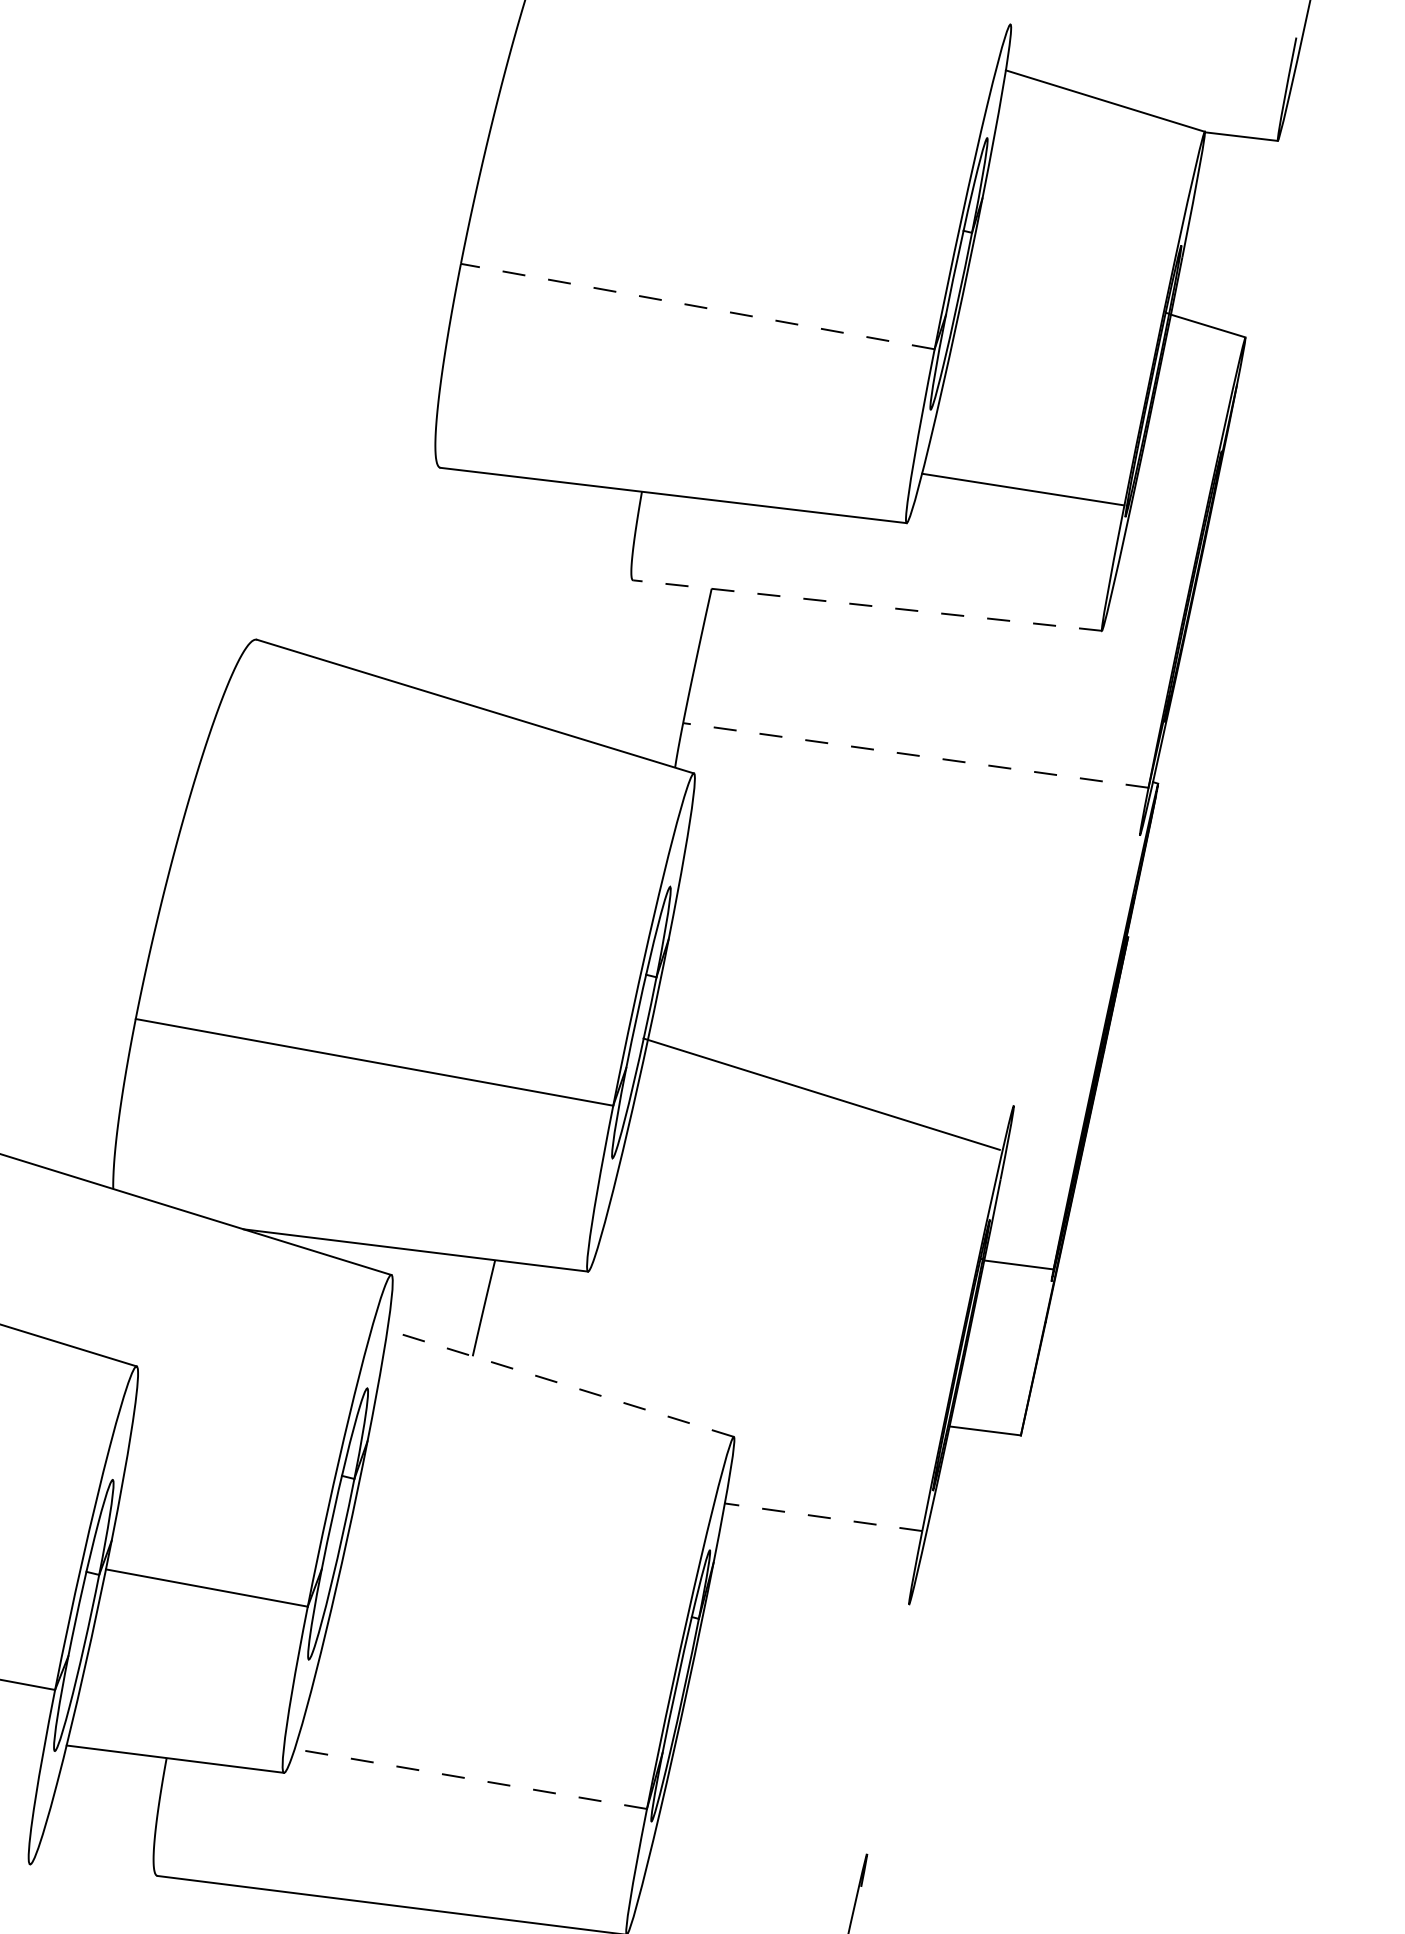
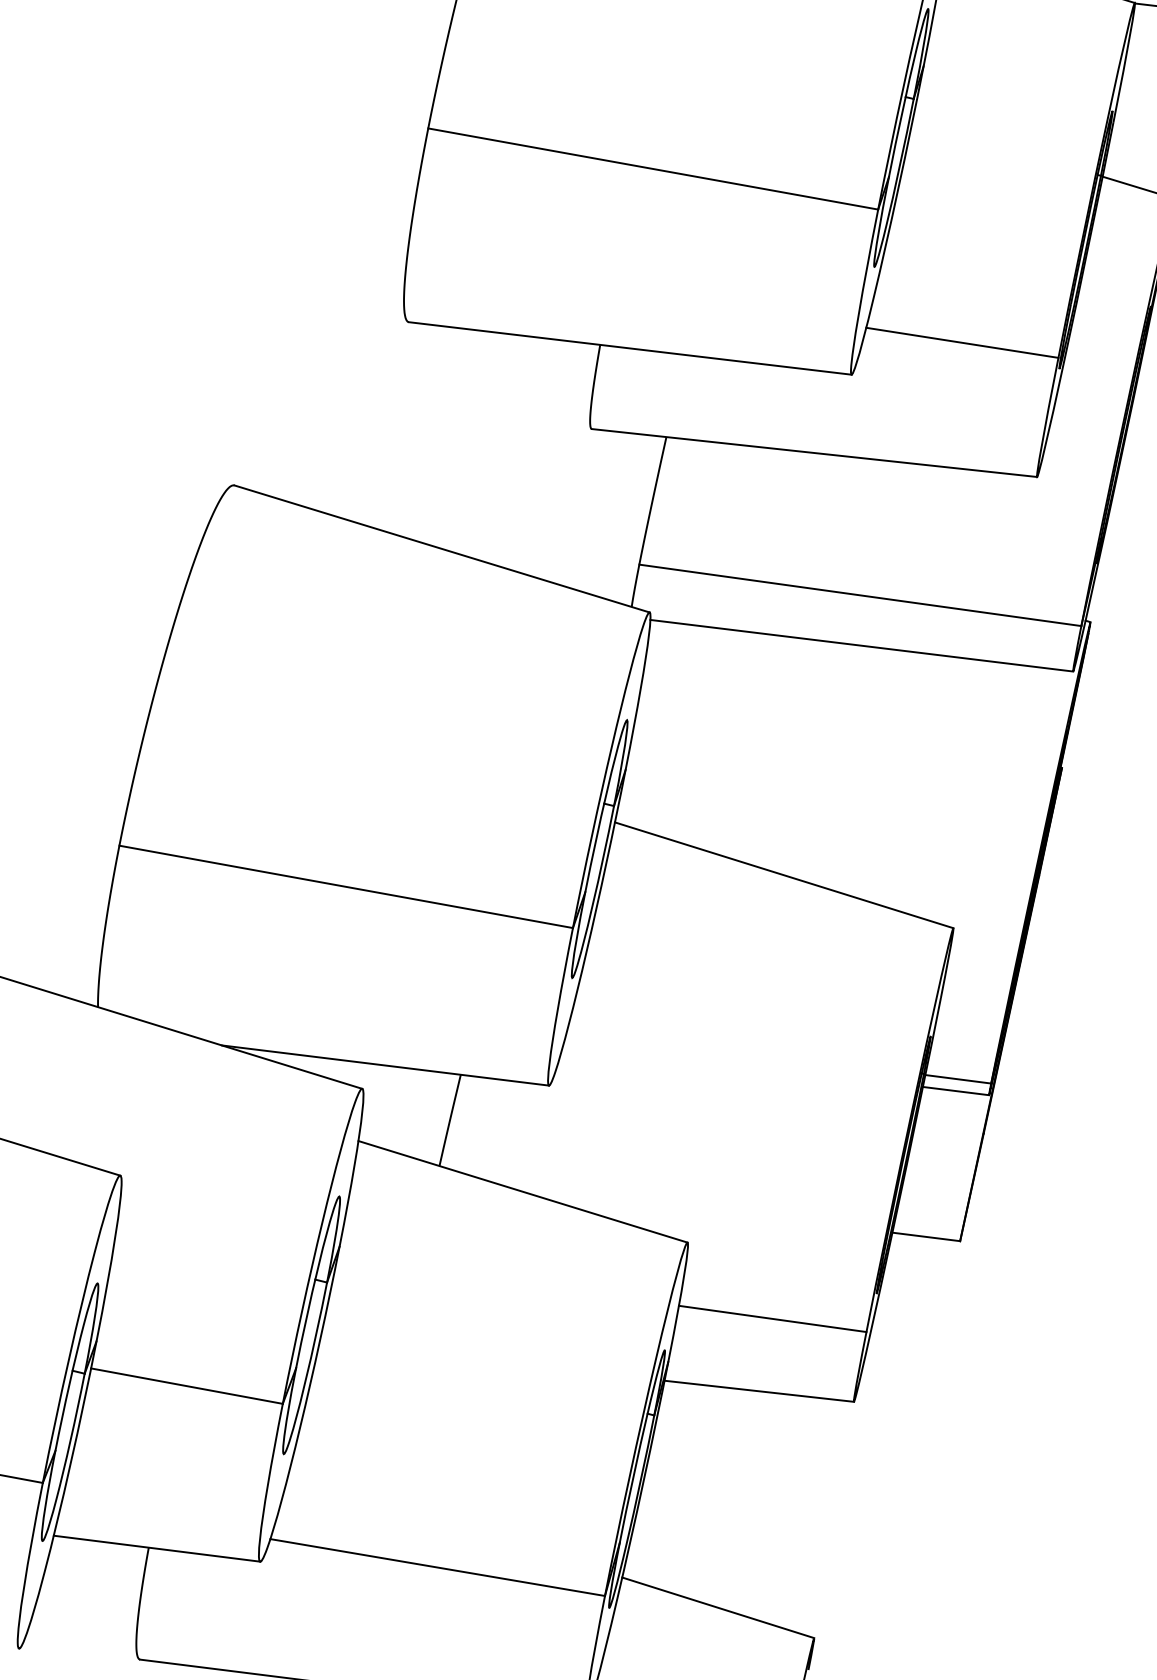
line: (697, 306) -> (652, 168), dashed -> solid
line: (867, 605) -> (814, 452), dashed -> solid
line: (915, 755) -> (860, 595), dashed -> solid
line: (916, 808) -> (860, 645), added
line: (821, 1093) -> (784, 874), moved
line: (1016, 1277) -> (955, 1091), added
line: (560, 1383) -> (522, 1191), dashed -> solid
line: (823, 1517) -> (772, 1319), dashed -> solid
line: (809, 1593) -> (759, 1391), added
line: (470, 1779) -> (437, 1568), dashed -> solid
line: (766, 1821) -> (718, 1607), added

